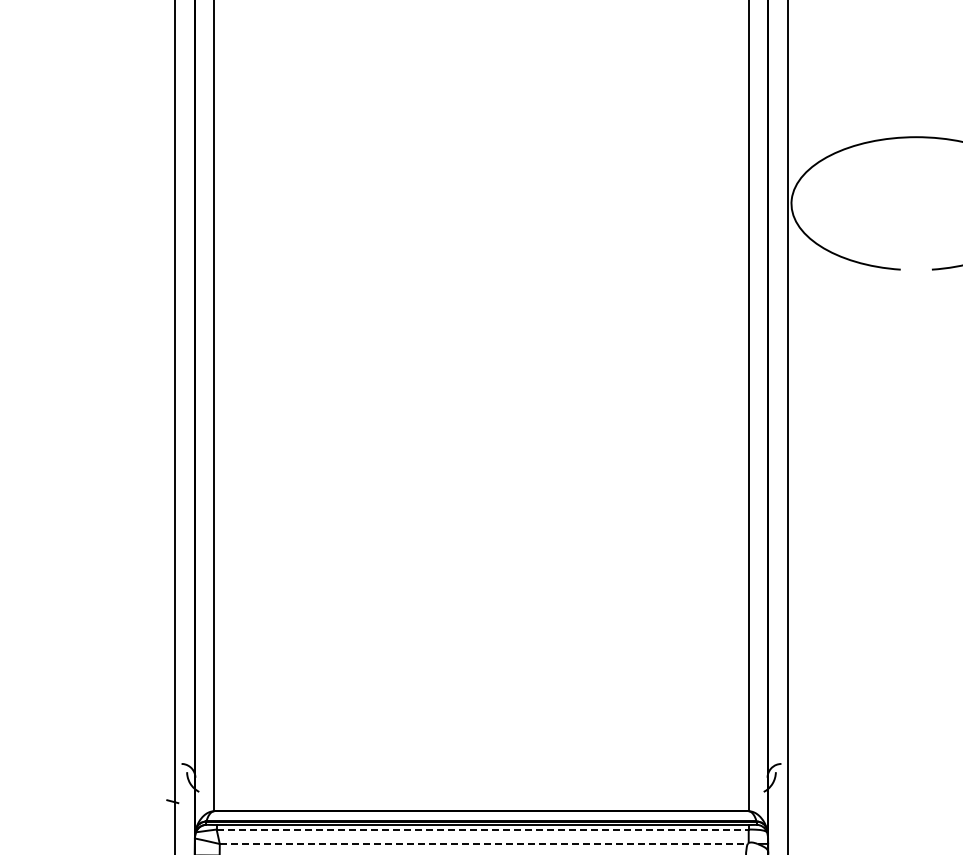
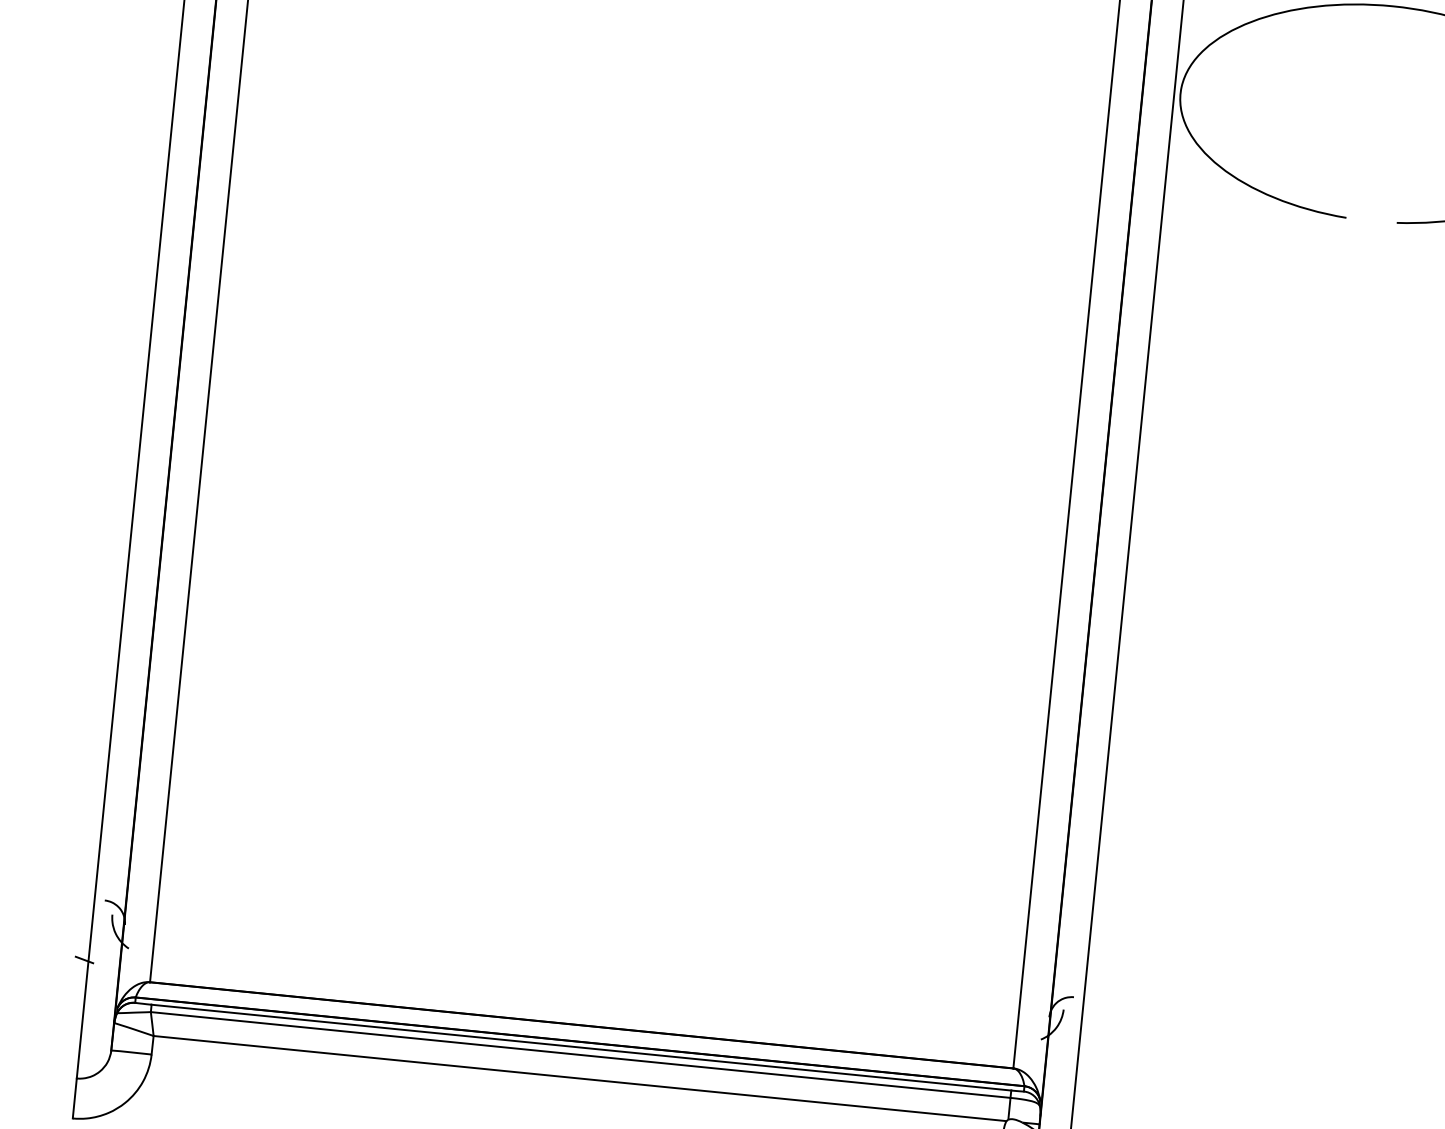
line: (483, 829) -> (582, 1055), dashed -> solid
line: (483, 844) -> (579, 1079), dashed -> solid

